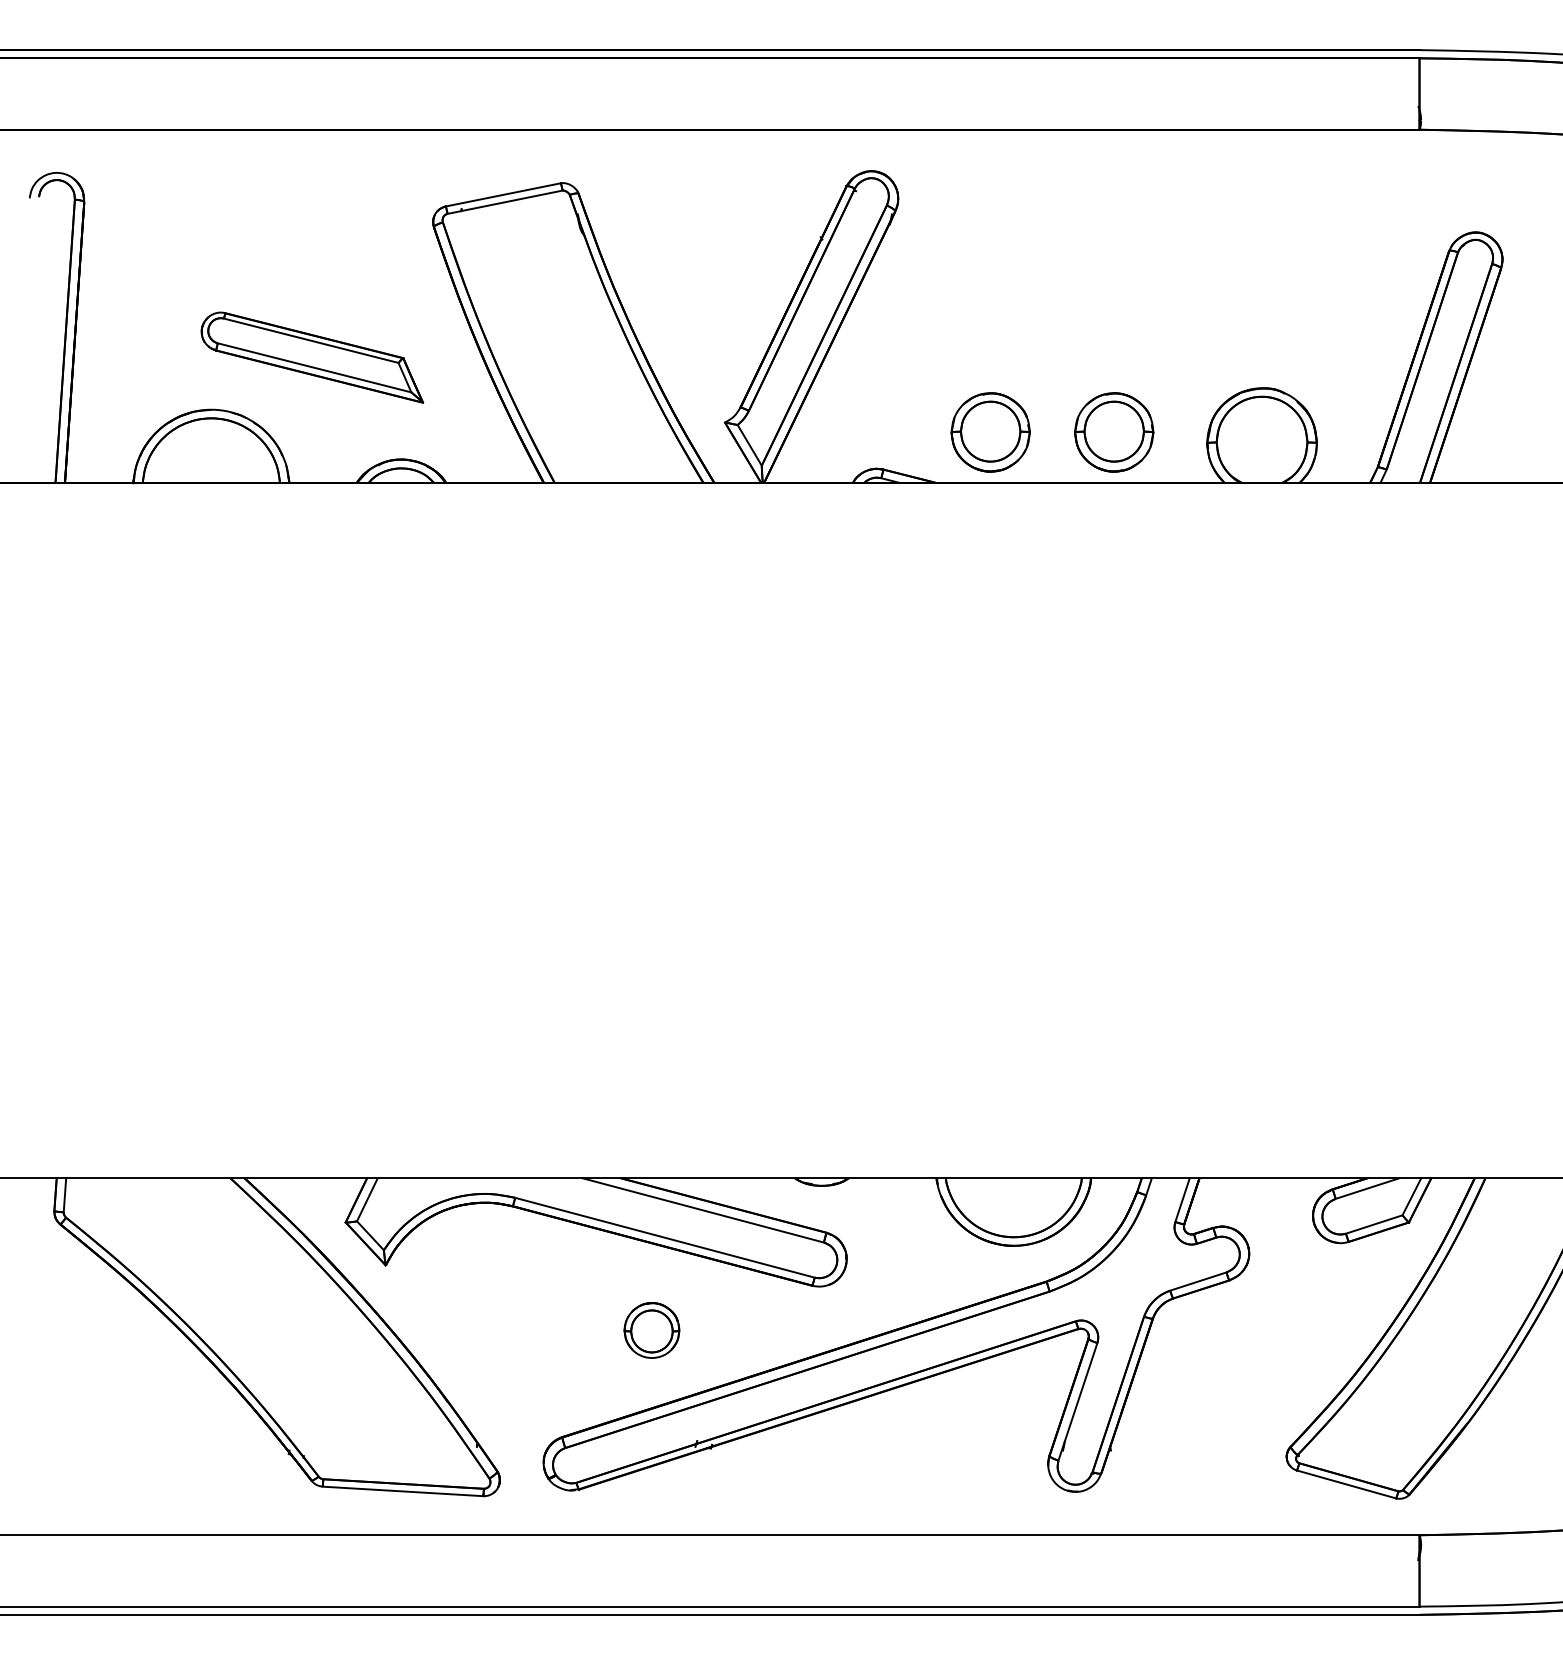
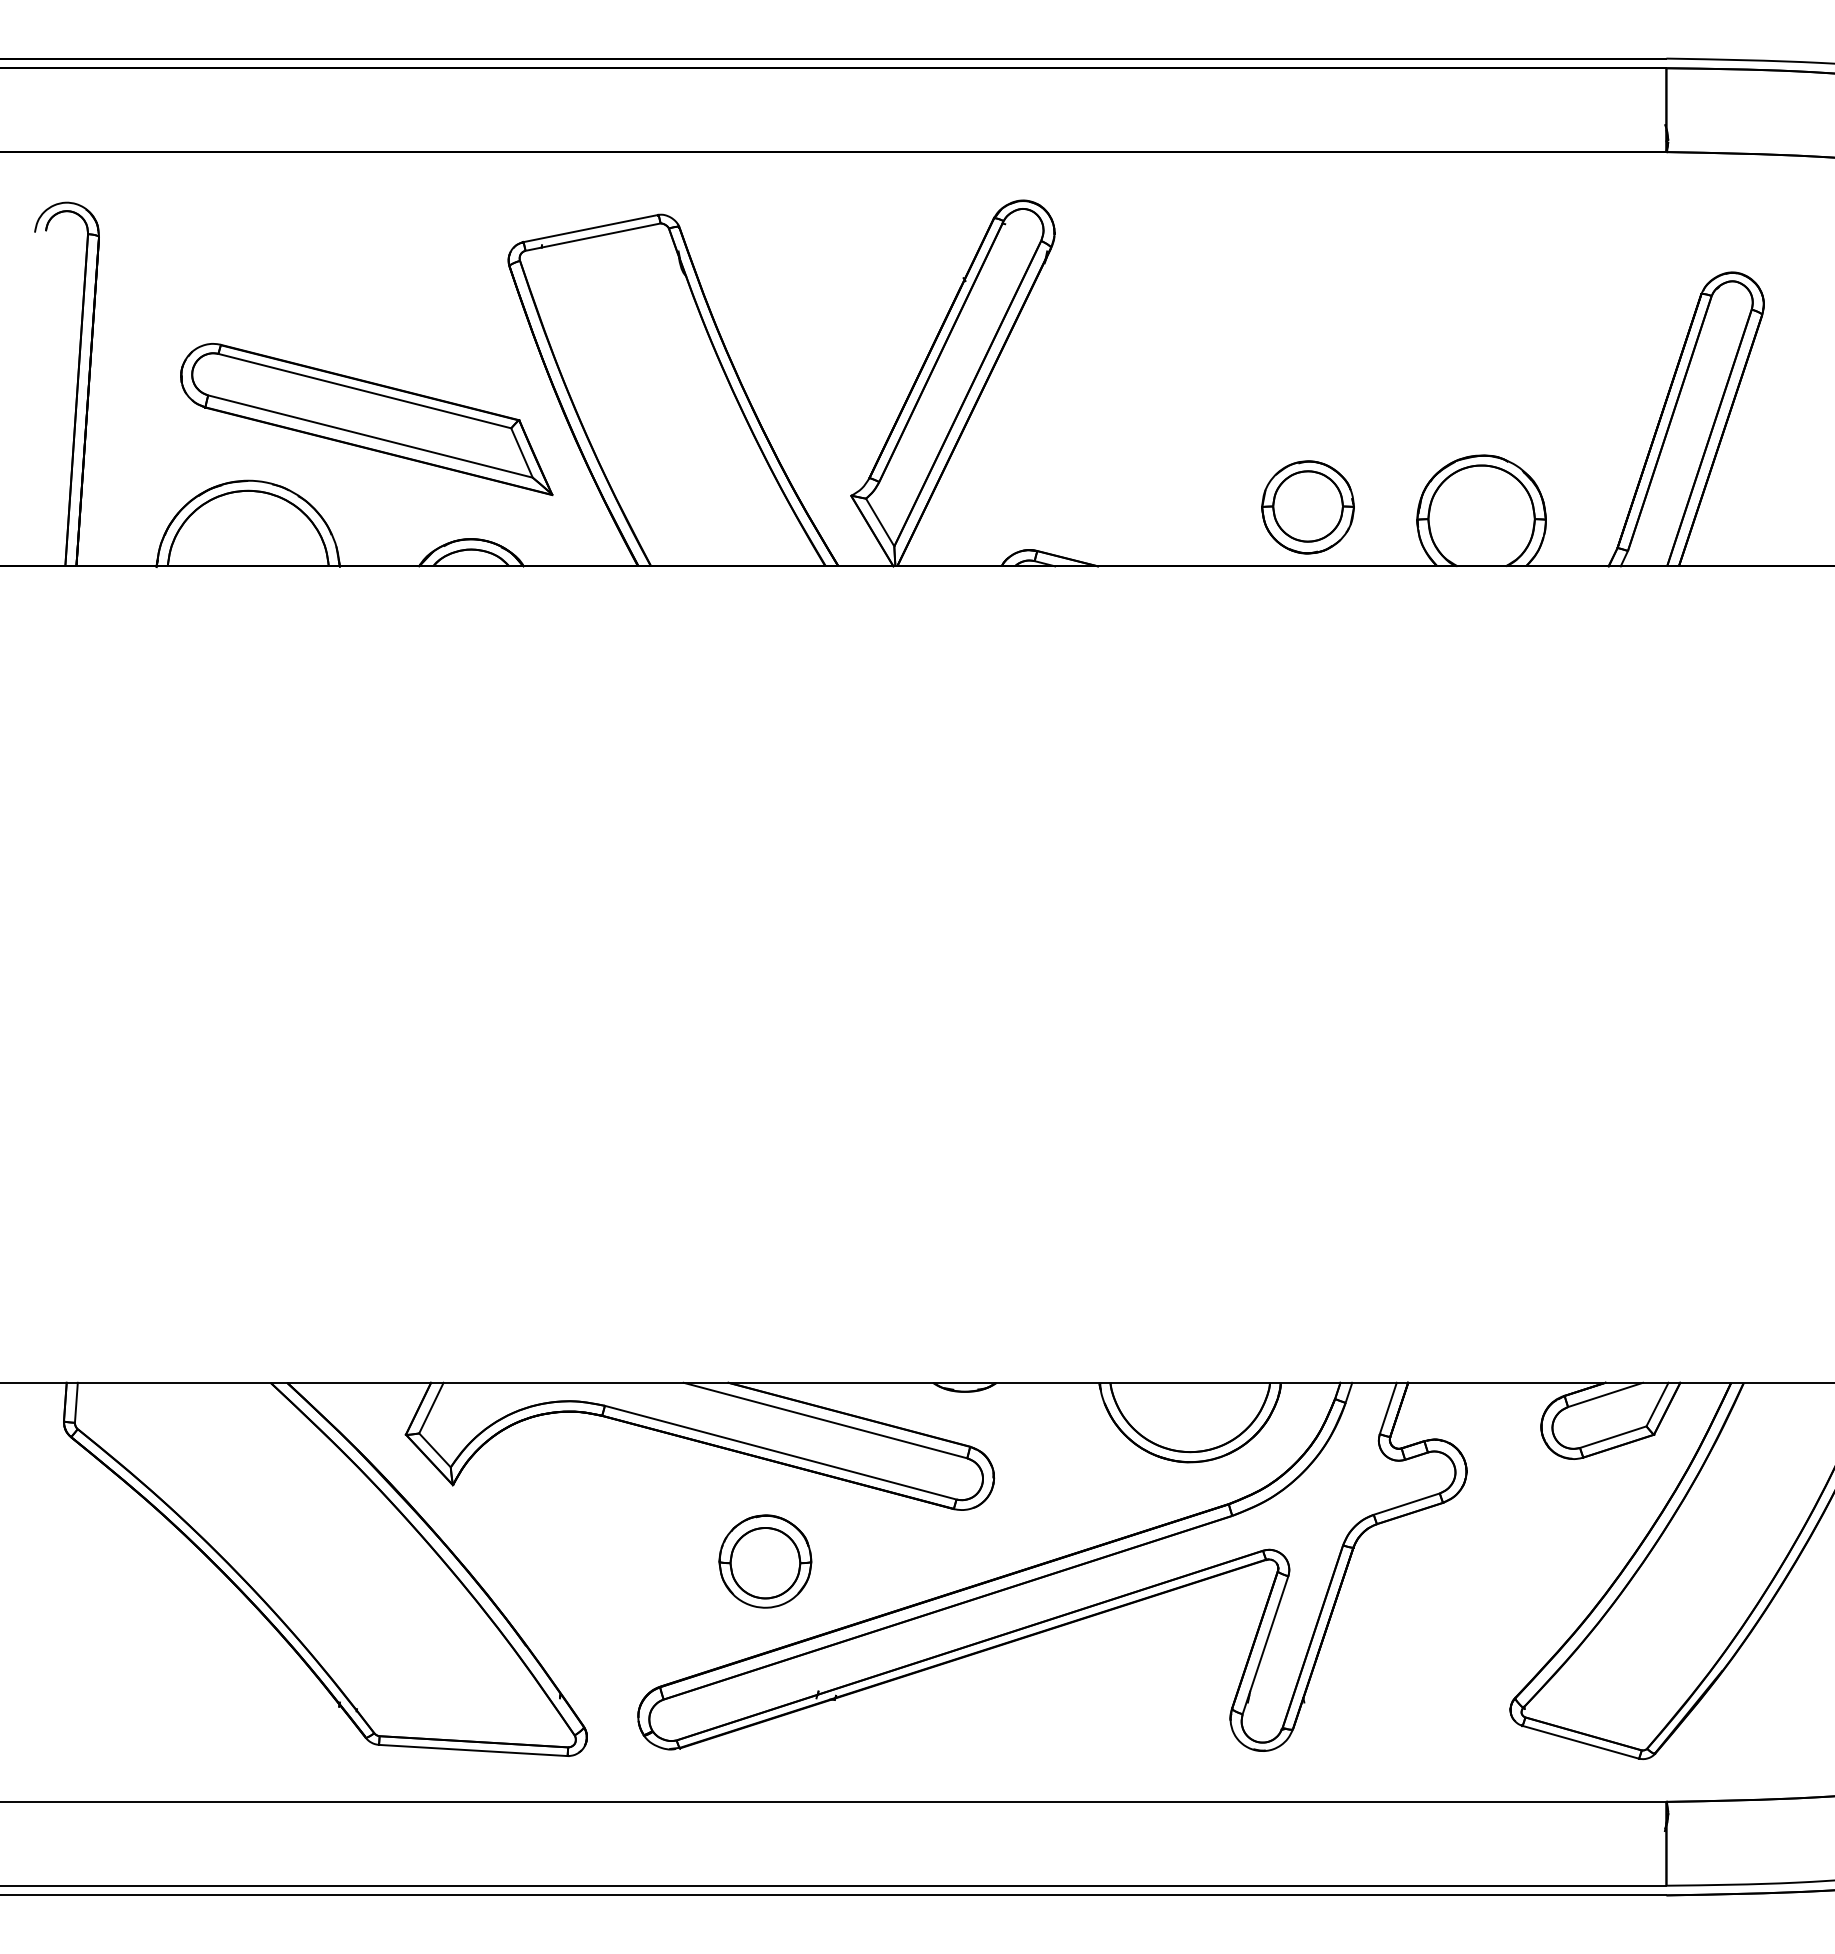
part: (312, 357) -> (366, 419), size x1.43
part: (990, 432) -> (1162, 507), removed
part: (652, 1330) -> (765, 1561), size x1.43

